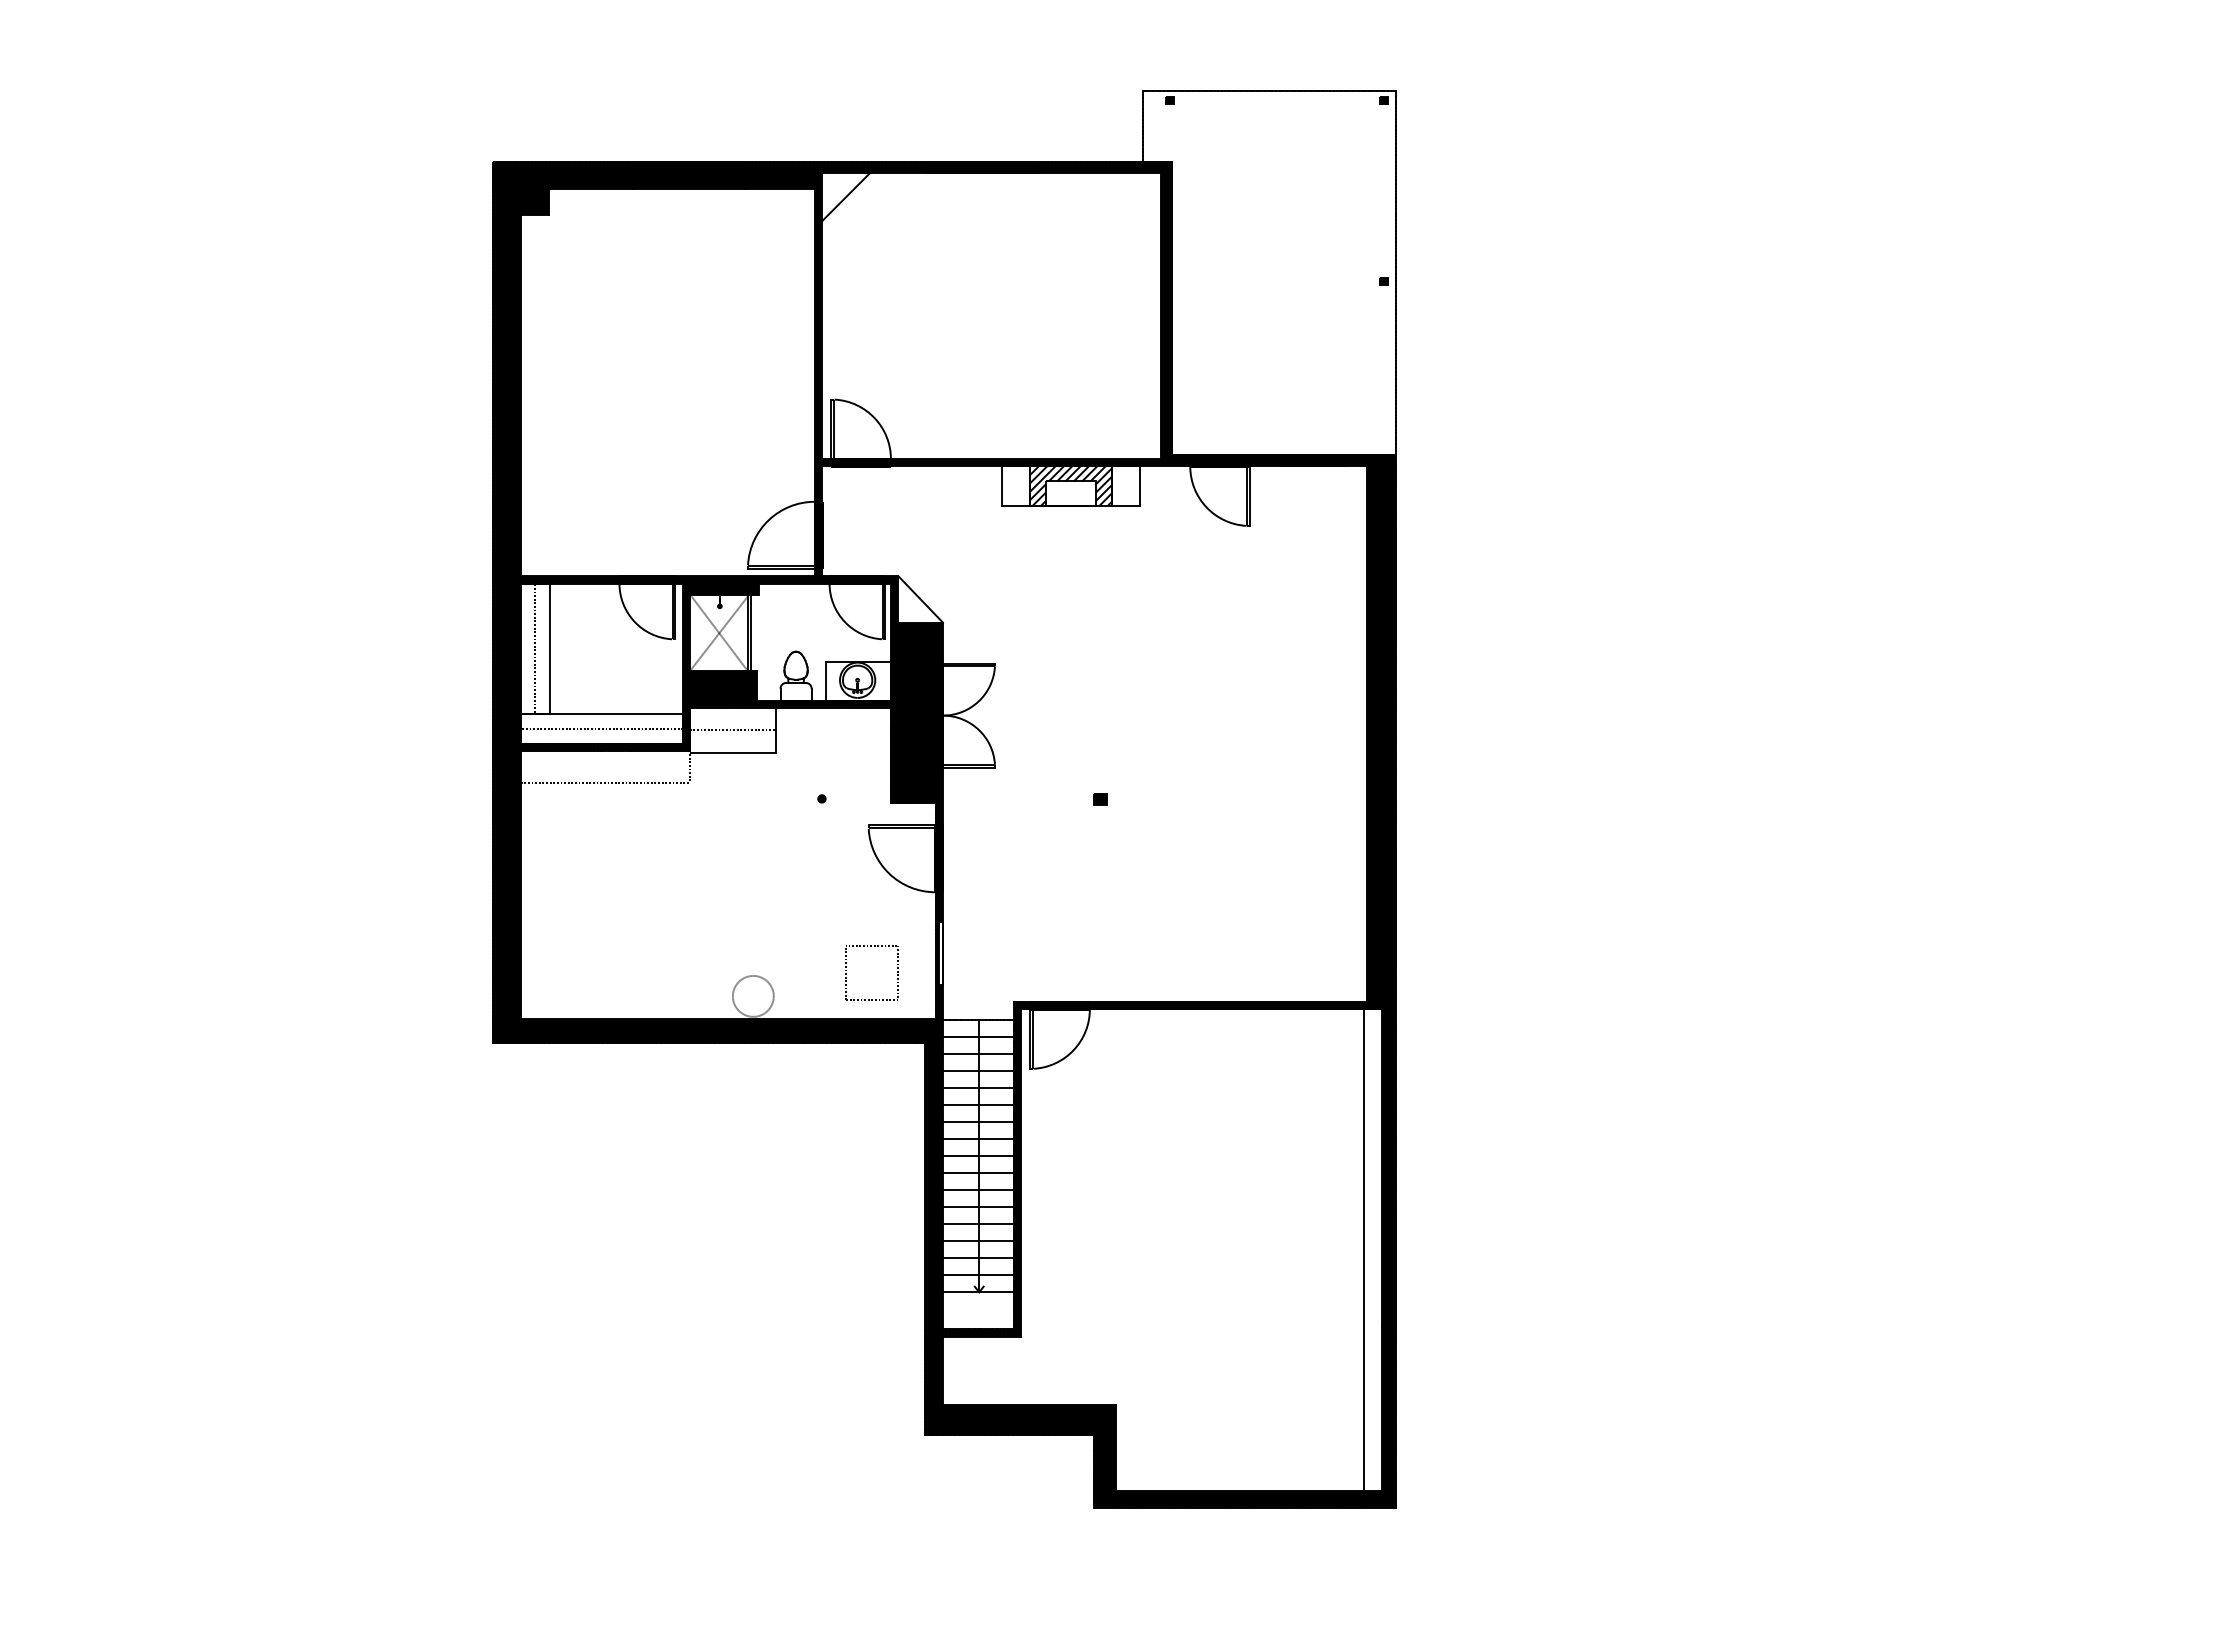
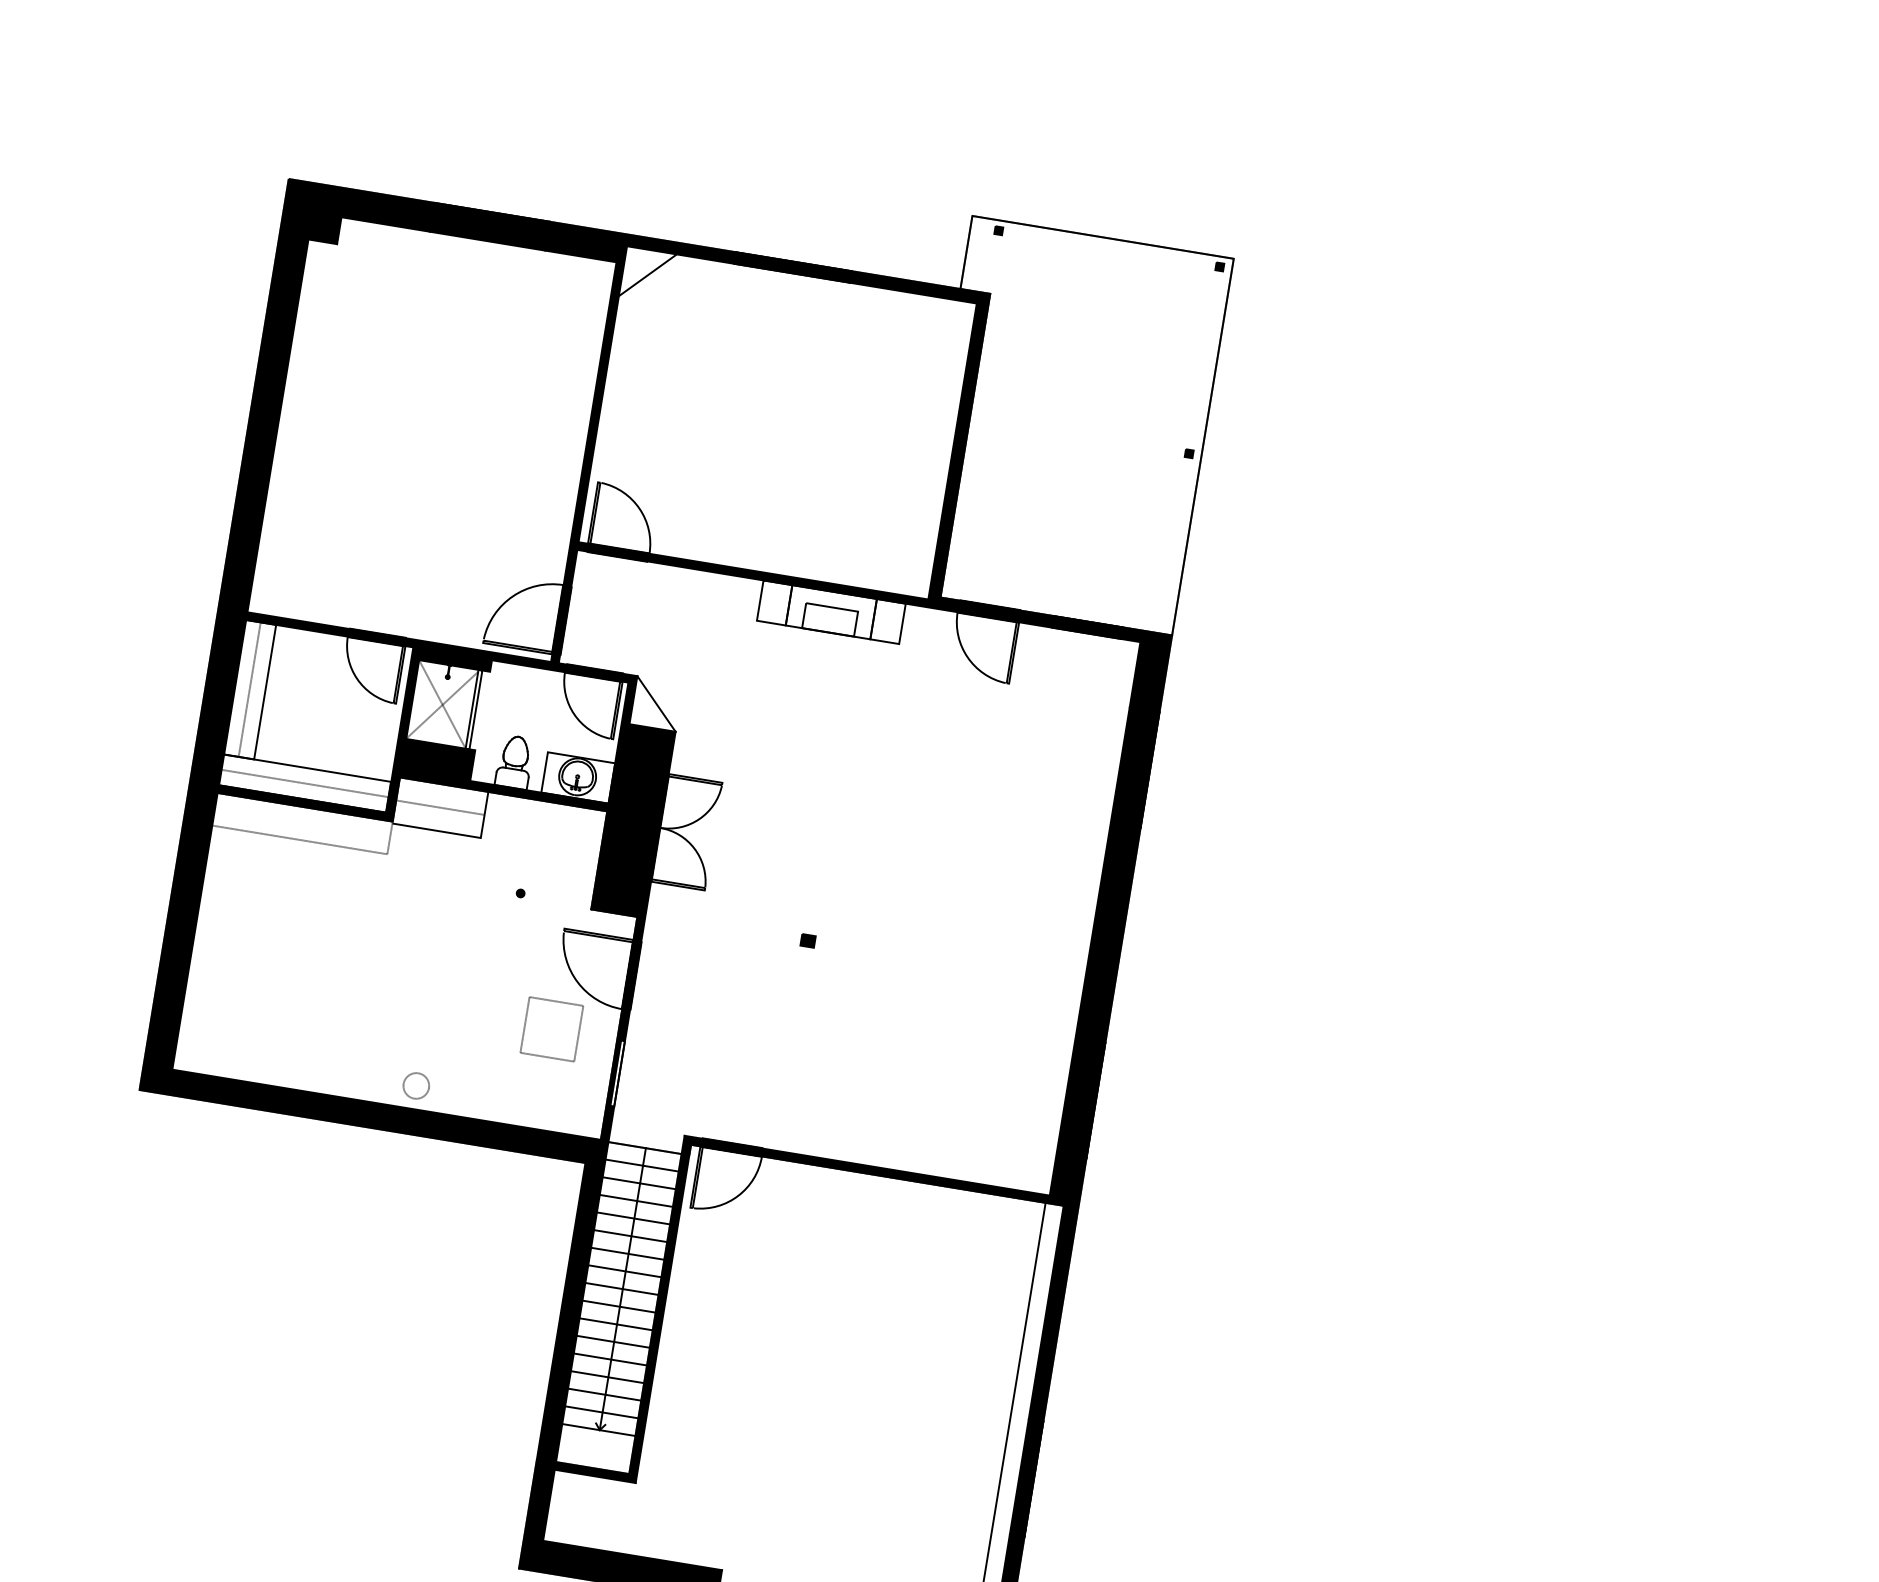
hatch: (1071, 485) -> (831, 611), removed
part: (846, 973) -> (525, 1025), moved
circle: (752, 995) -> (415, 1084), size x0.6

